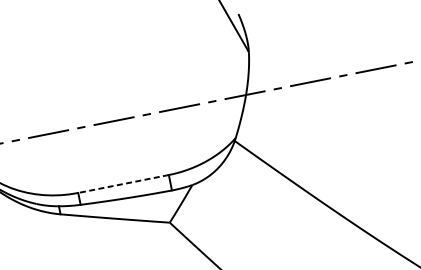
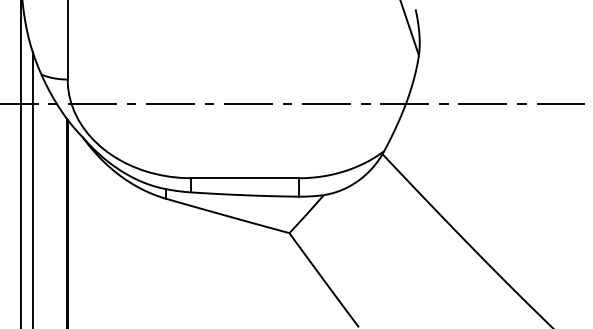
line: (123, 184) -> (244, 178), dashed -> solid

